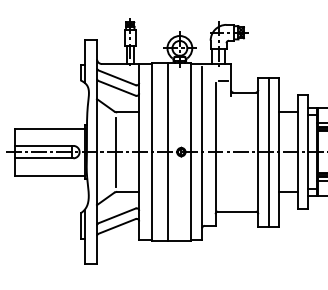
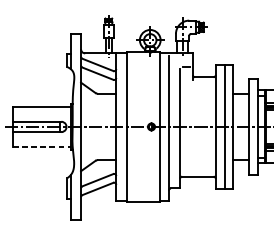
line: (168, 151) -> (140, 126), removed
line: (115, 152) -> (96, 127), removed
line: (49, 175) -> (41, 146), solid -> dashed

